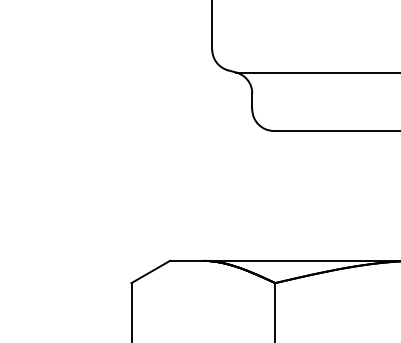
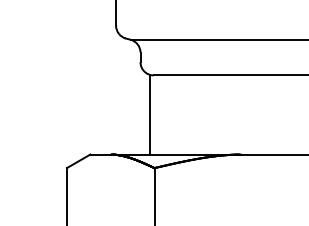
line: (267, 195) -> (149, 114), added

